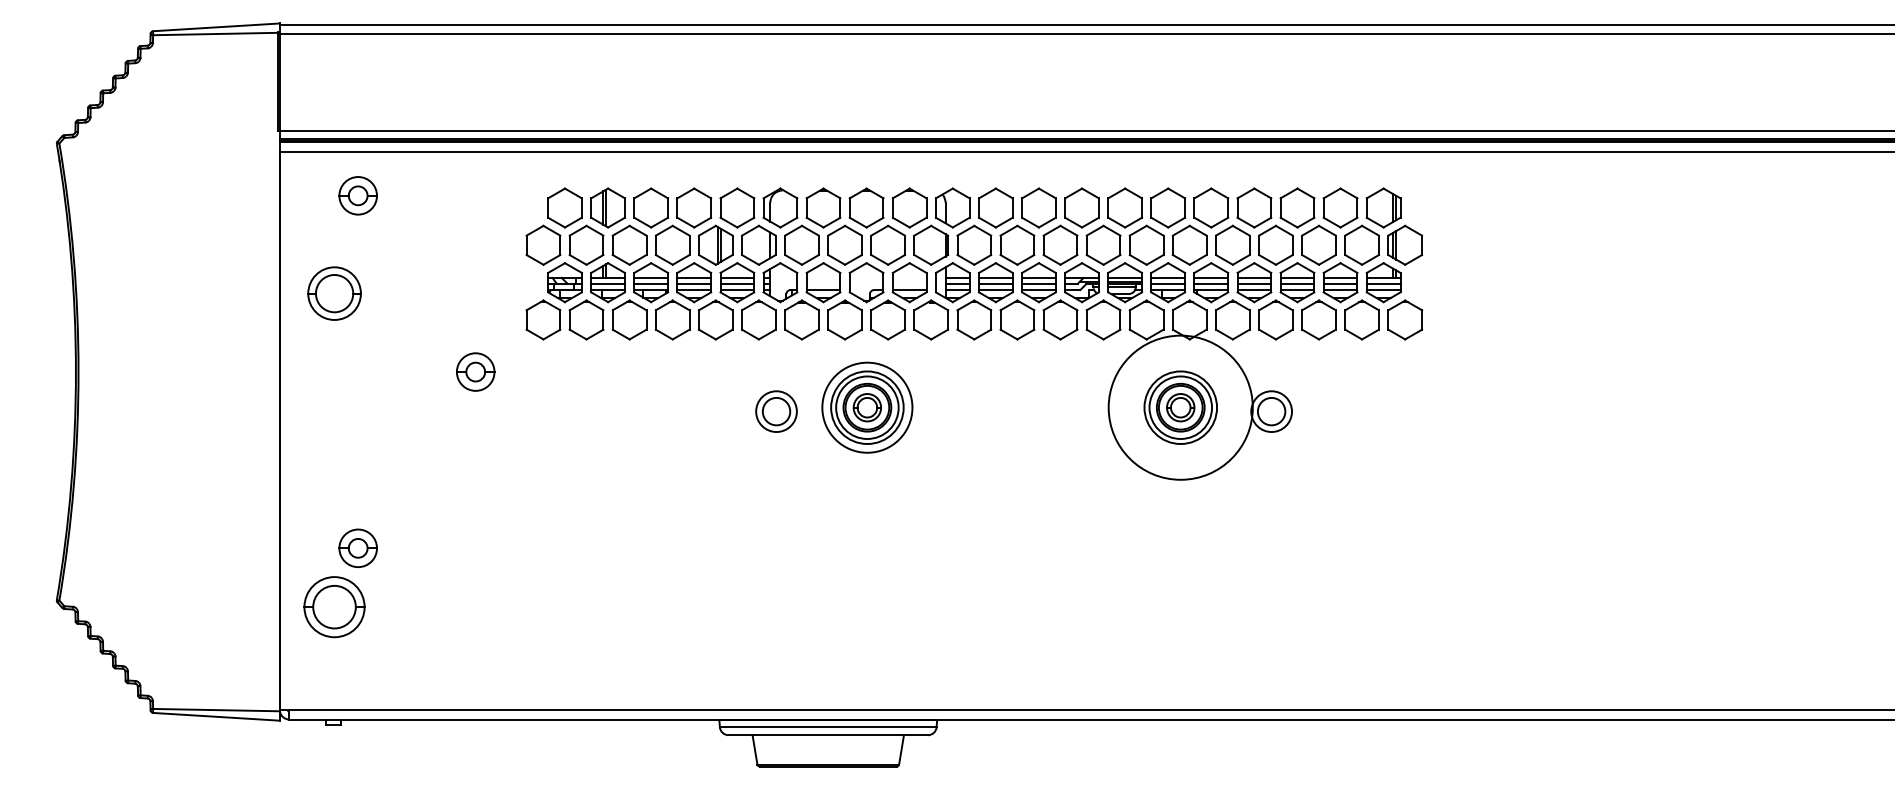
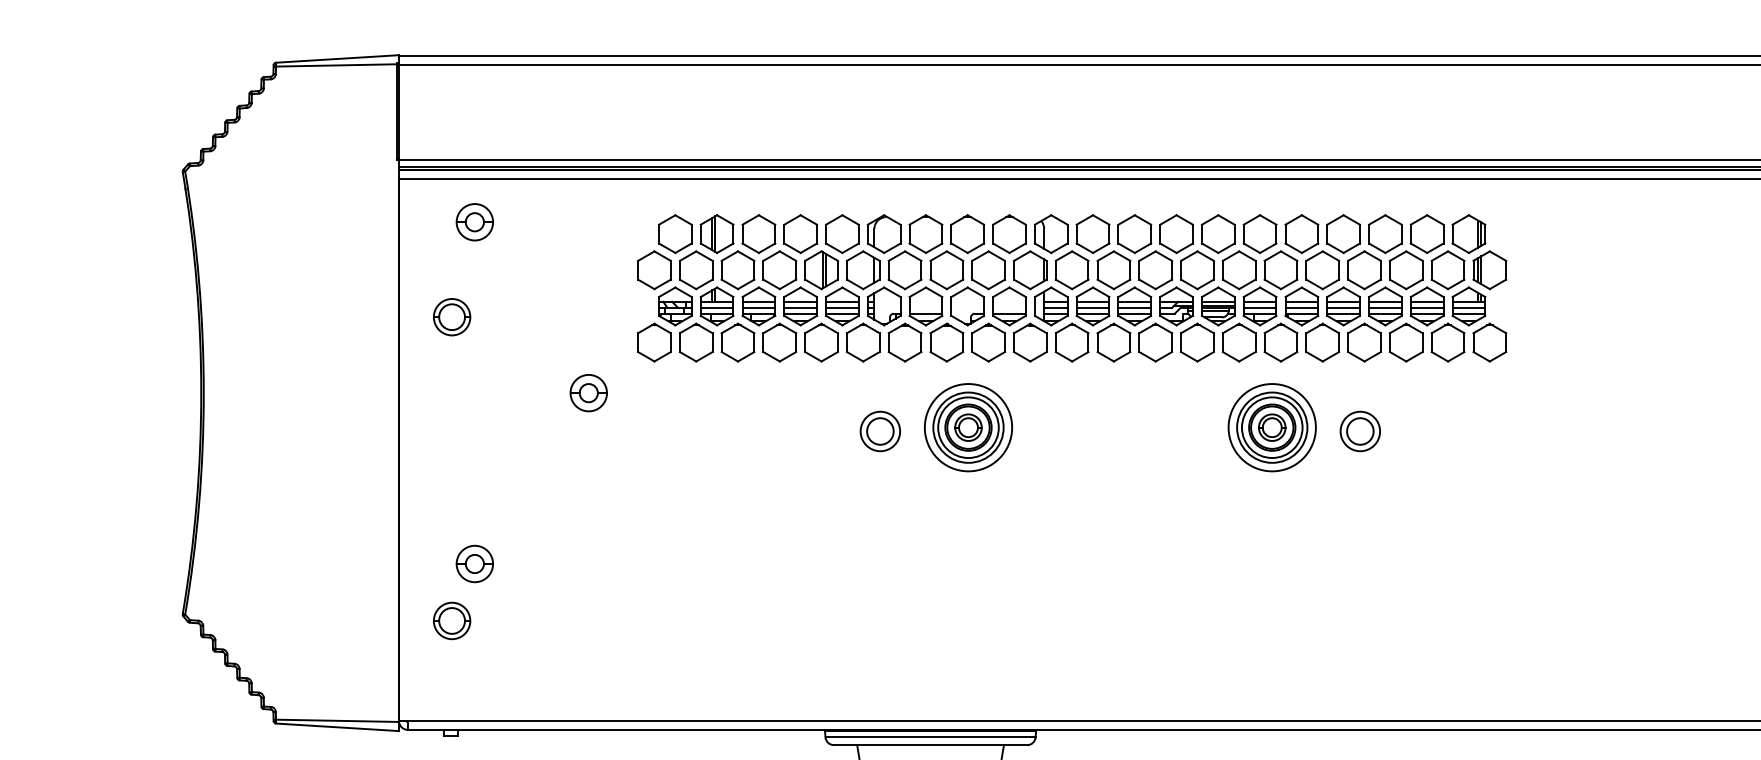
part: (334, 293) -> (451, 316), size x0.71
circle: (1180, 407) -> (1272, 427), size x0.62
part: (334, 606) -> (451, 620), size x0.62

